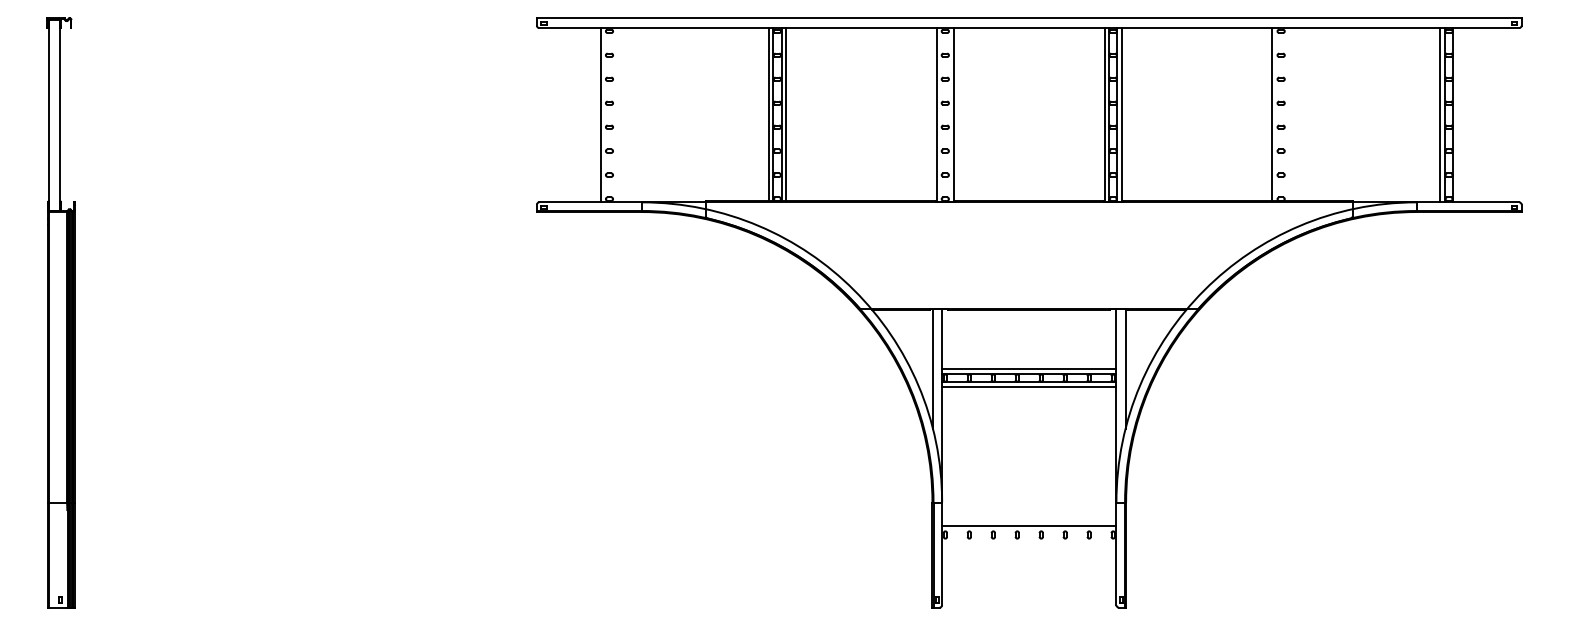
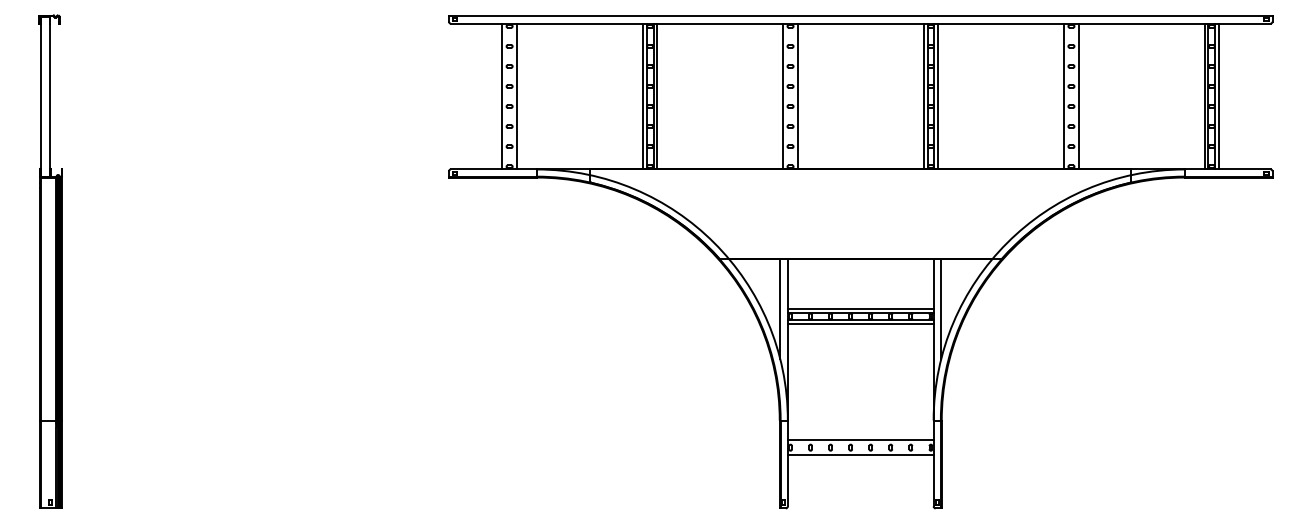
line: (1289, 113) -> (1078, 95), added
line: (617, 115) -> (516, 96), added
line: (1458, 115) -> (1219, 96), added
line: (1028, 543) -> (860, 454), added

